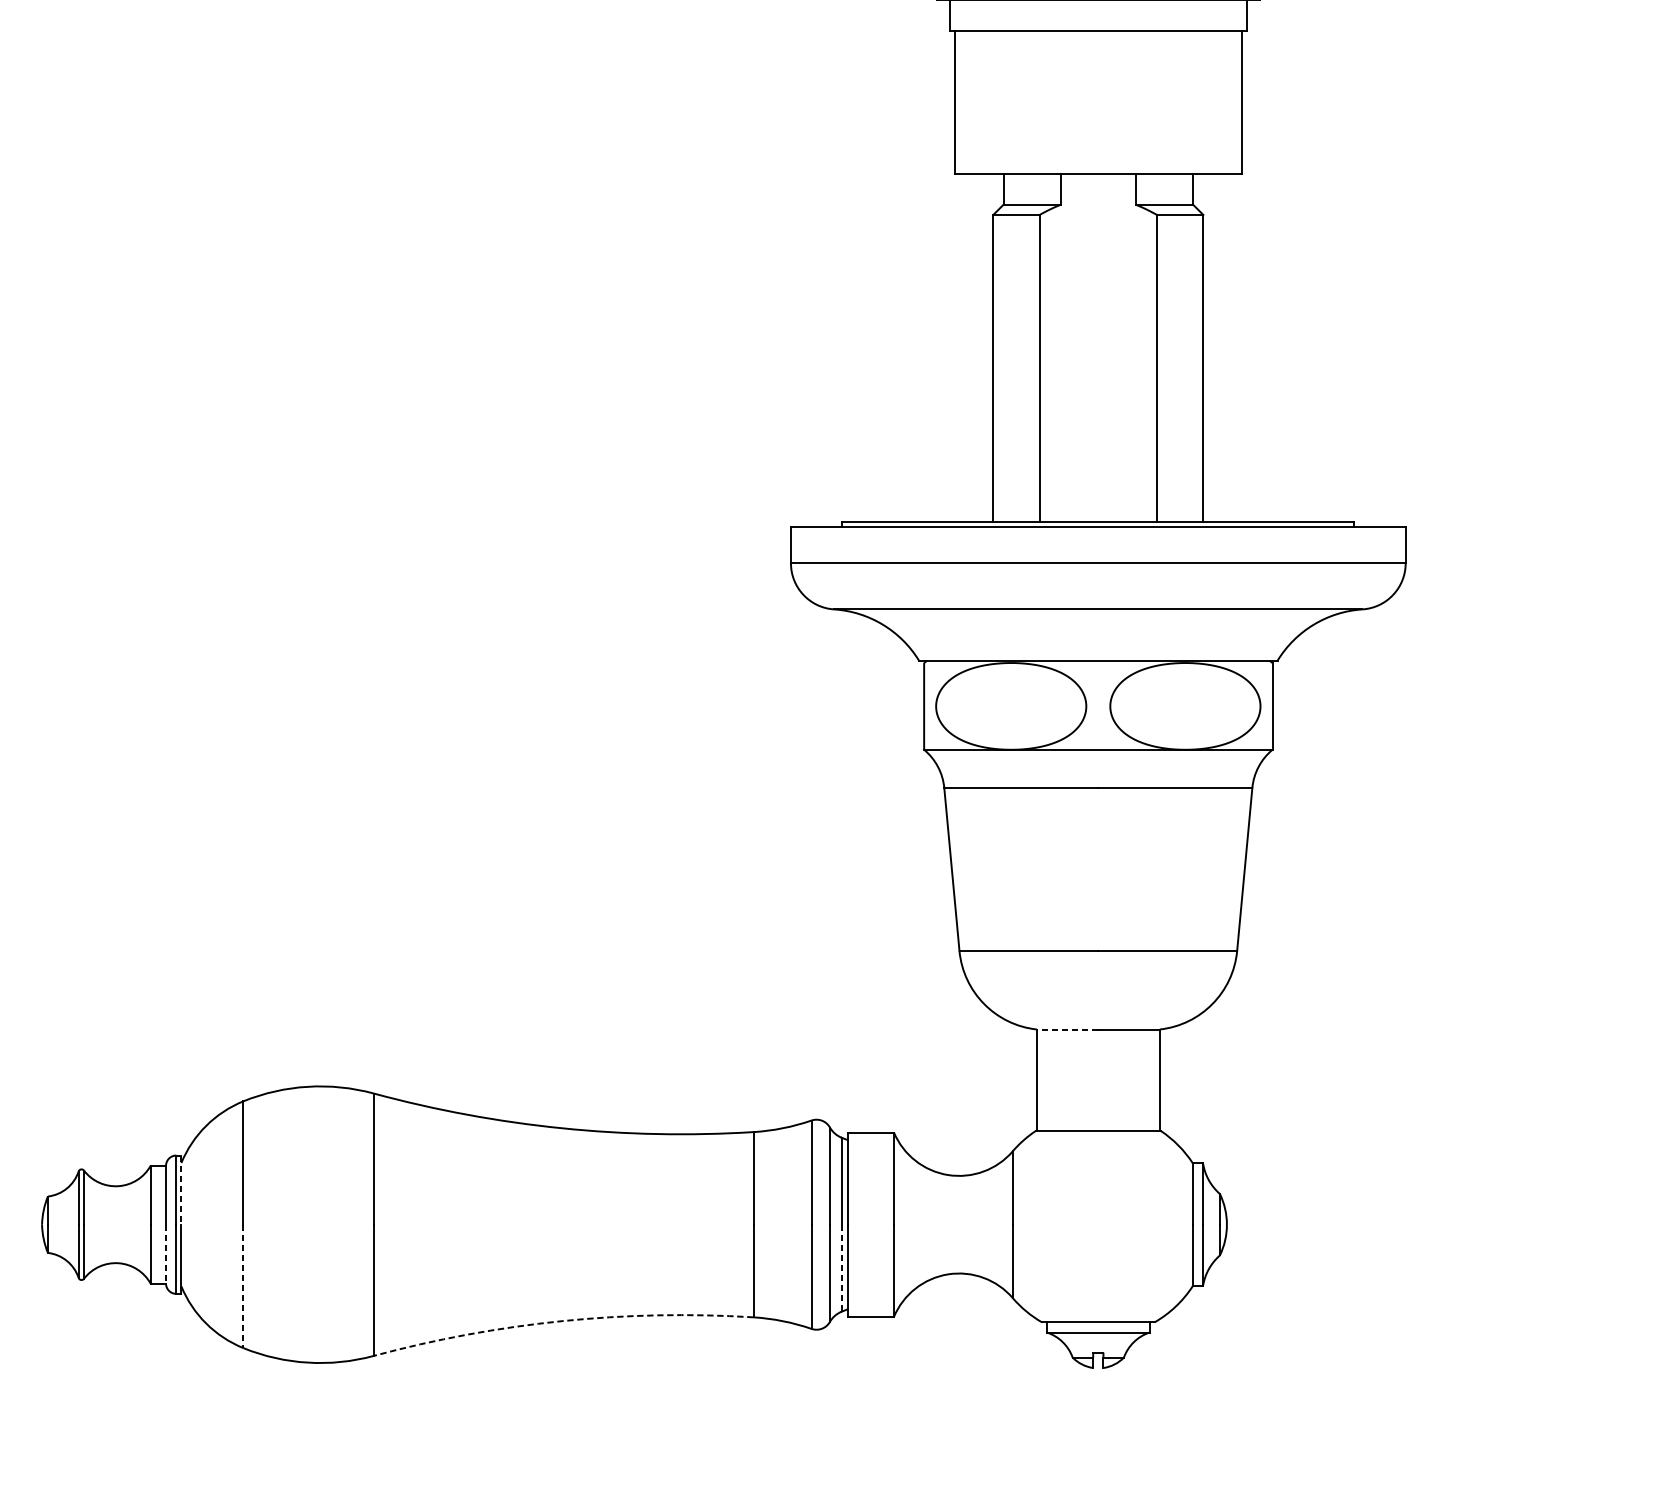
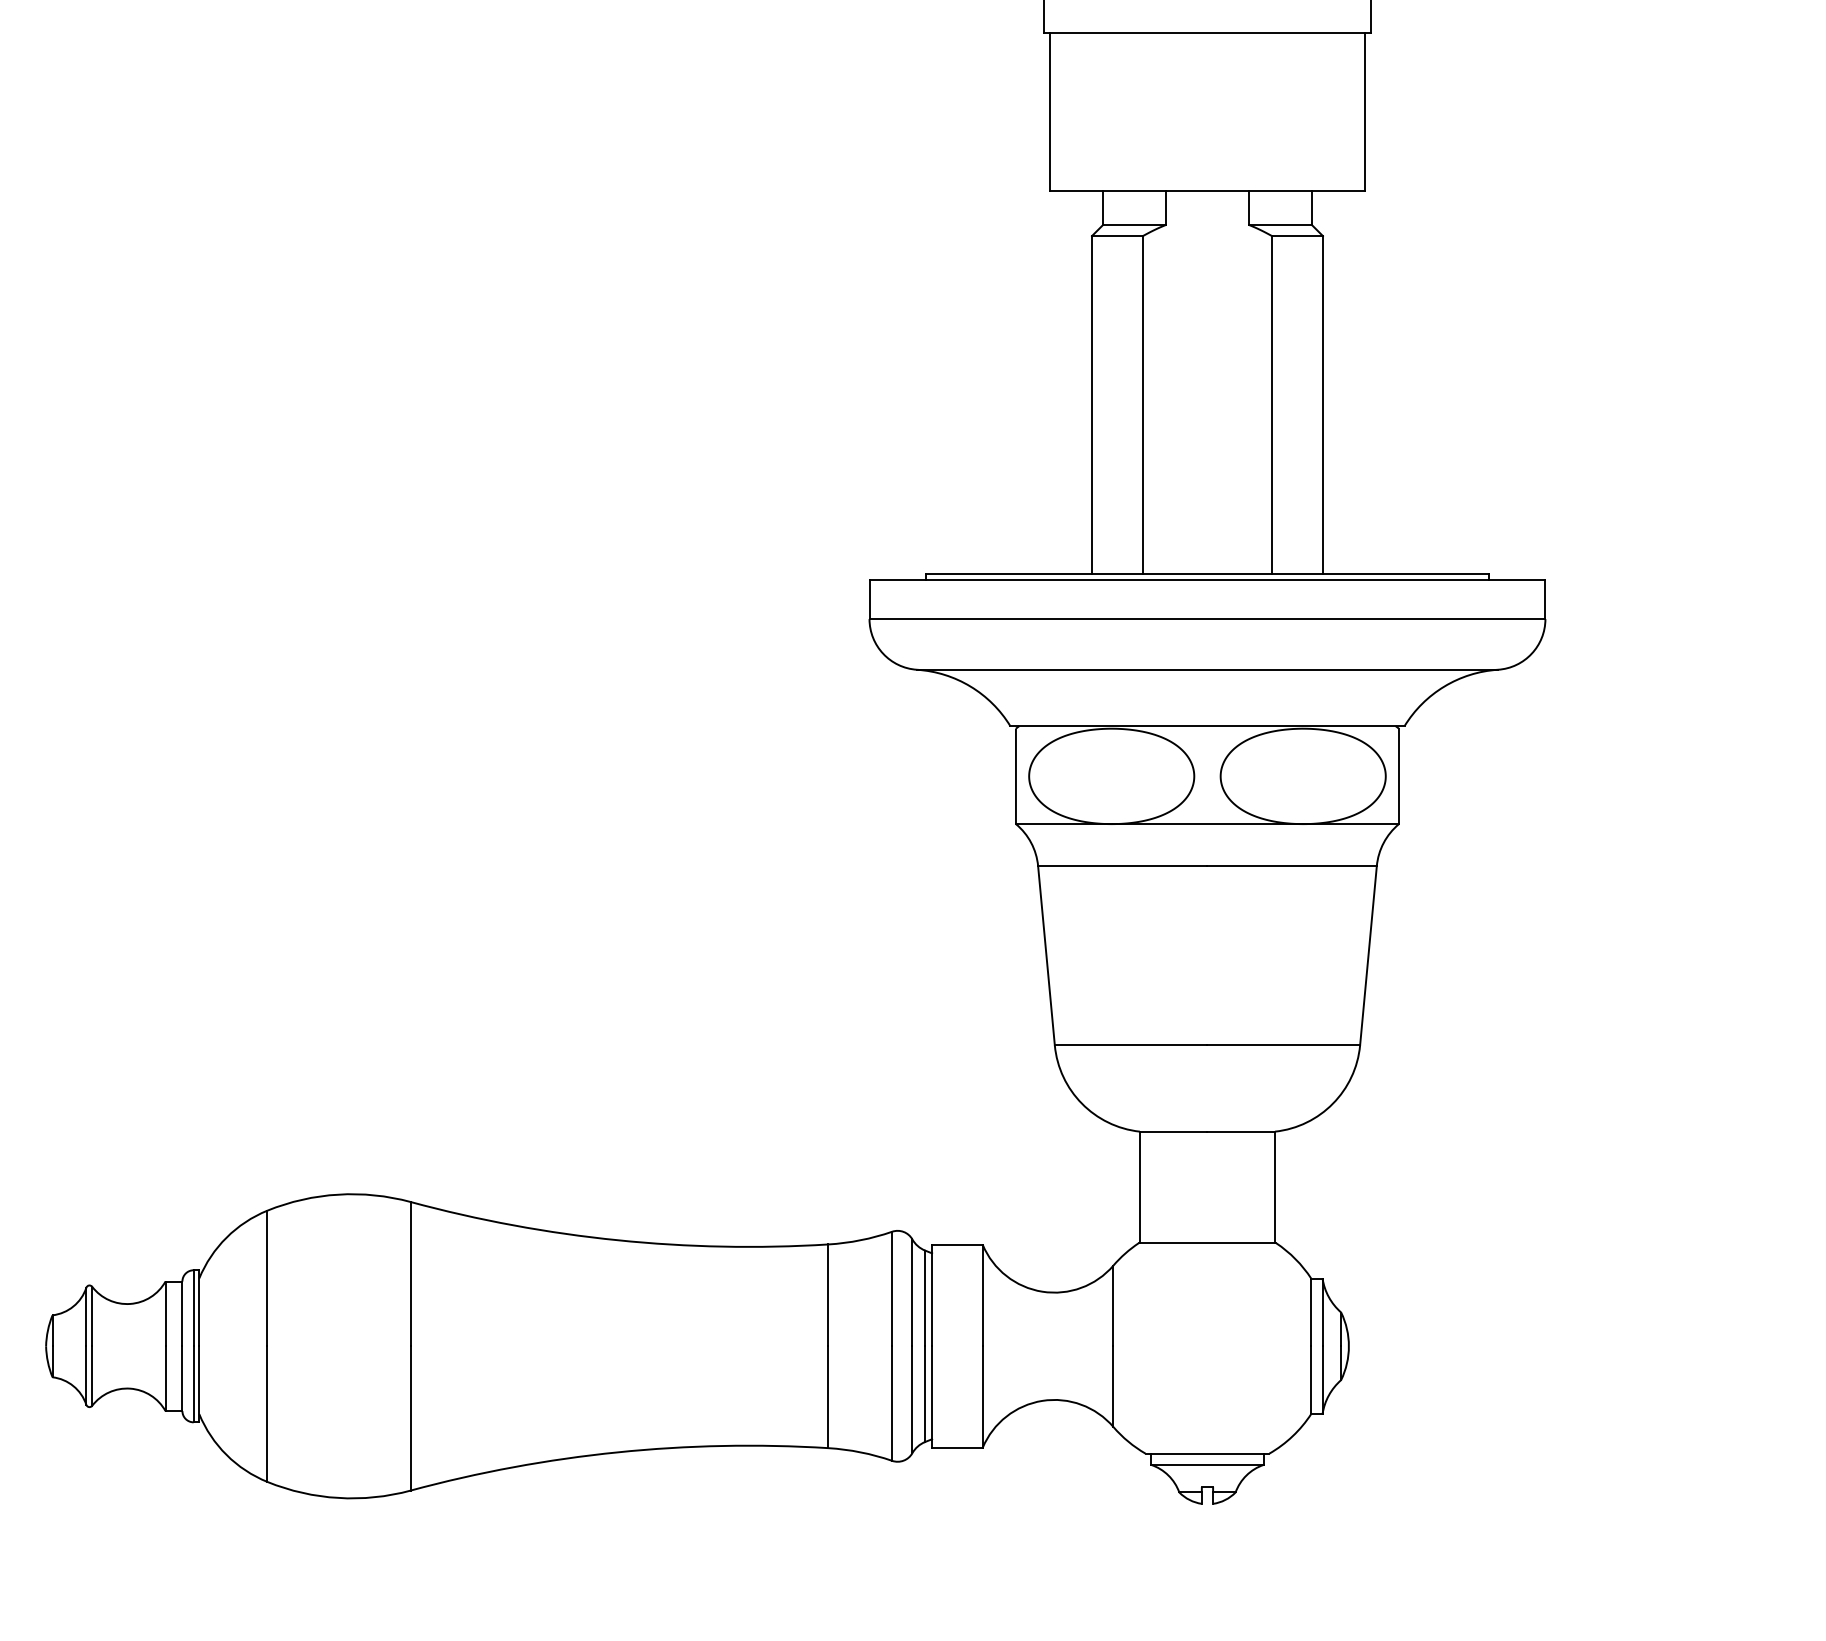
line: (1067, 1029) -> (1173, 1131), dashed -> solid
line: (181, 1190) -> (199, 1308), dashed -> solid
line: (166, 1254) -> (182, 1379), dashed -> solid
line: (841, 1268) -> (925, 1394), dashed -> solid
line: (243, 1286) -> (267, 1414), dashed -> solid
arc: (561, 1321) -> (617, 1452), dashed -> solid

